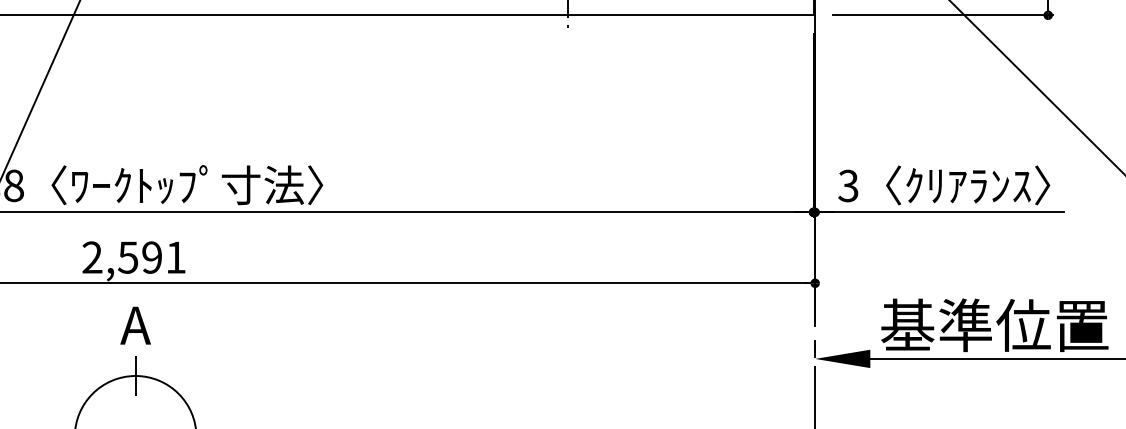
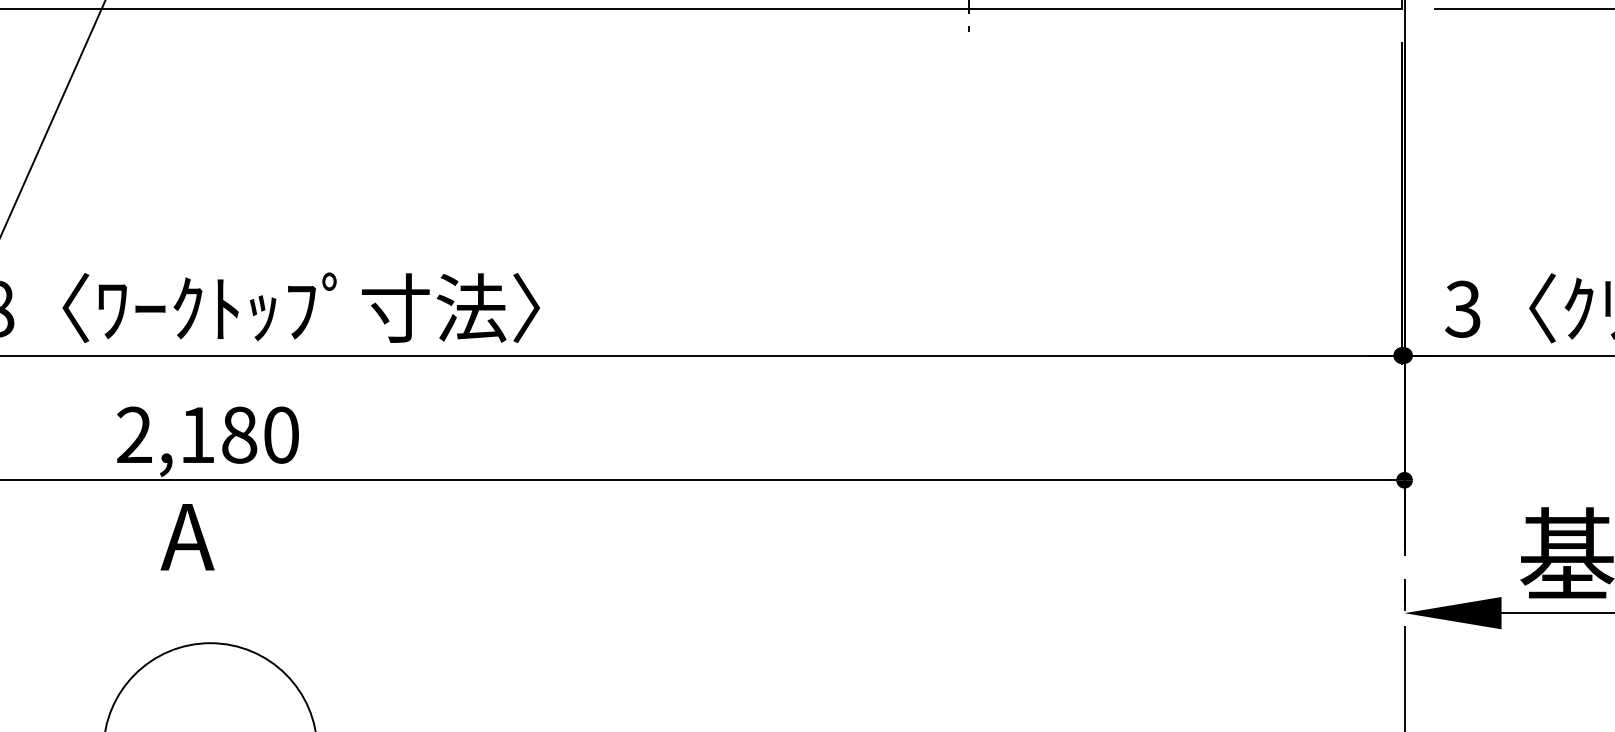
text: (151, 257) -> (238, 434), 2,591 -> 2,180
text: (135, 325) -> (187, 536), moved
line: (135, 375) -> (210, 642), removed

